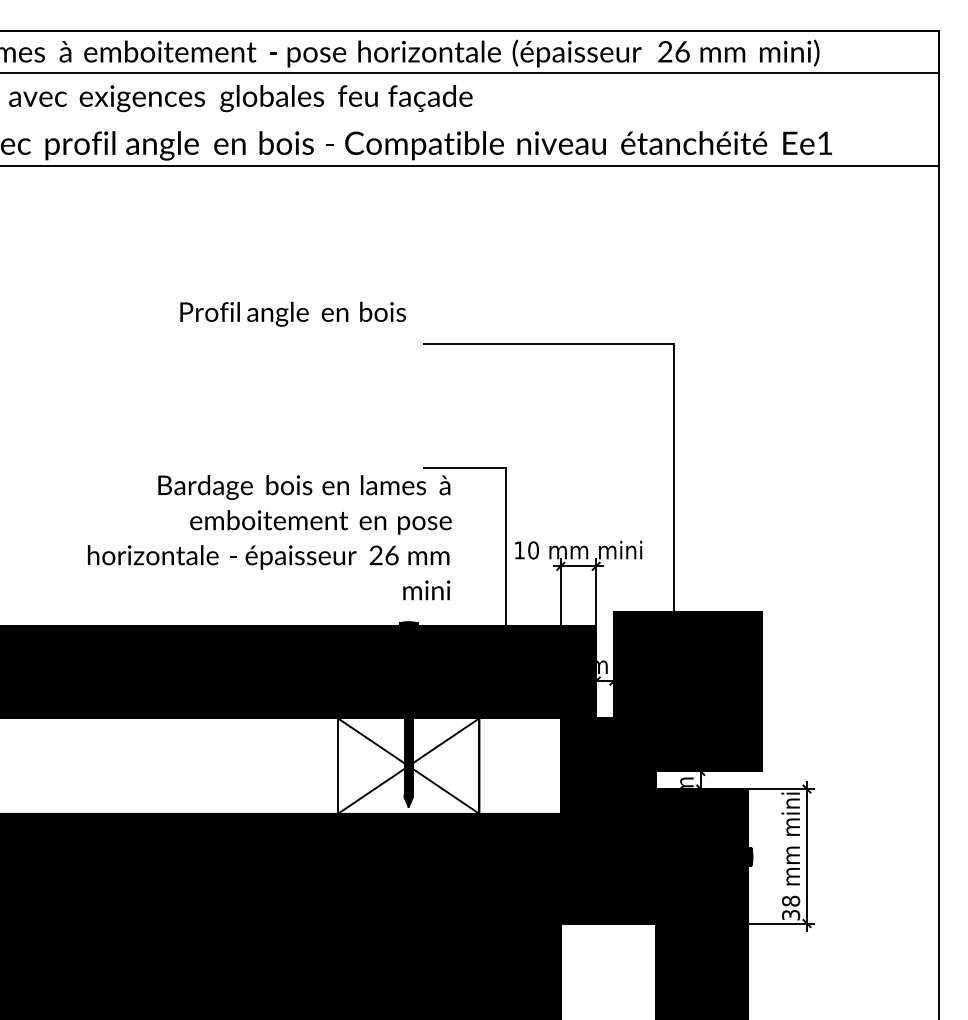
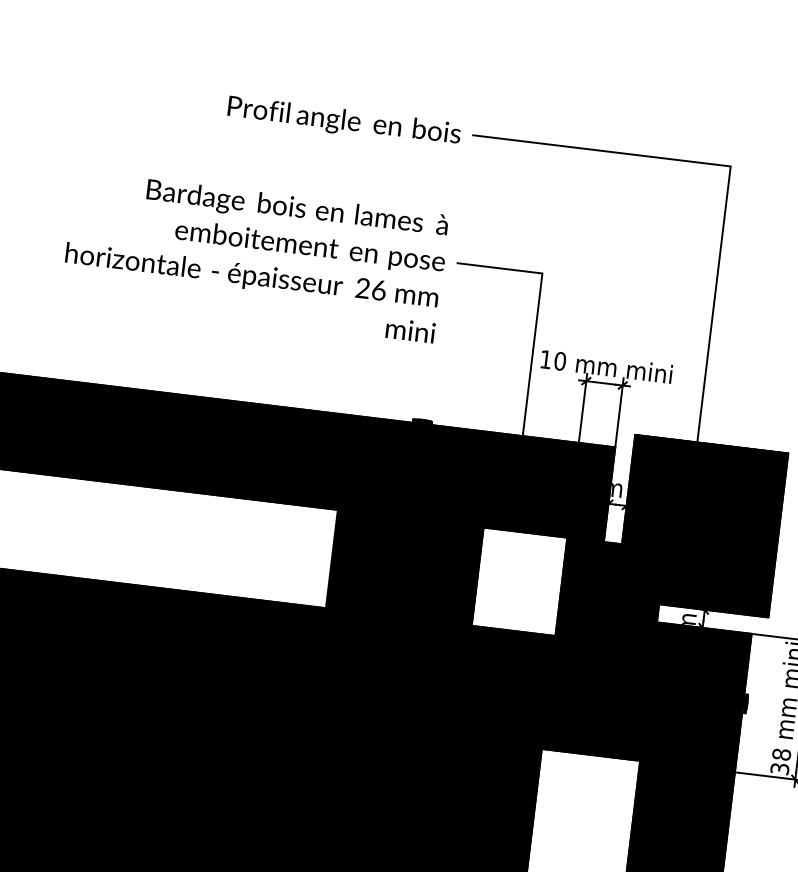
text: (292, 313) -> (343, 121), moved
text: (269, 537) -> (255, 256), moved
fill: (408, 765) -> (404, 567), added

